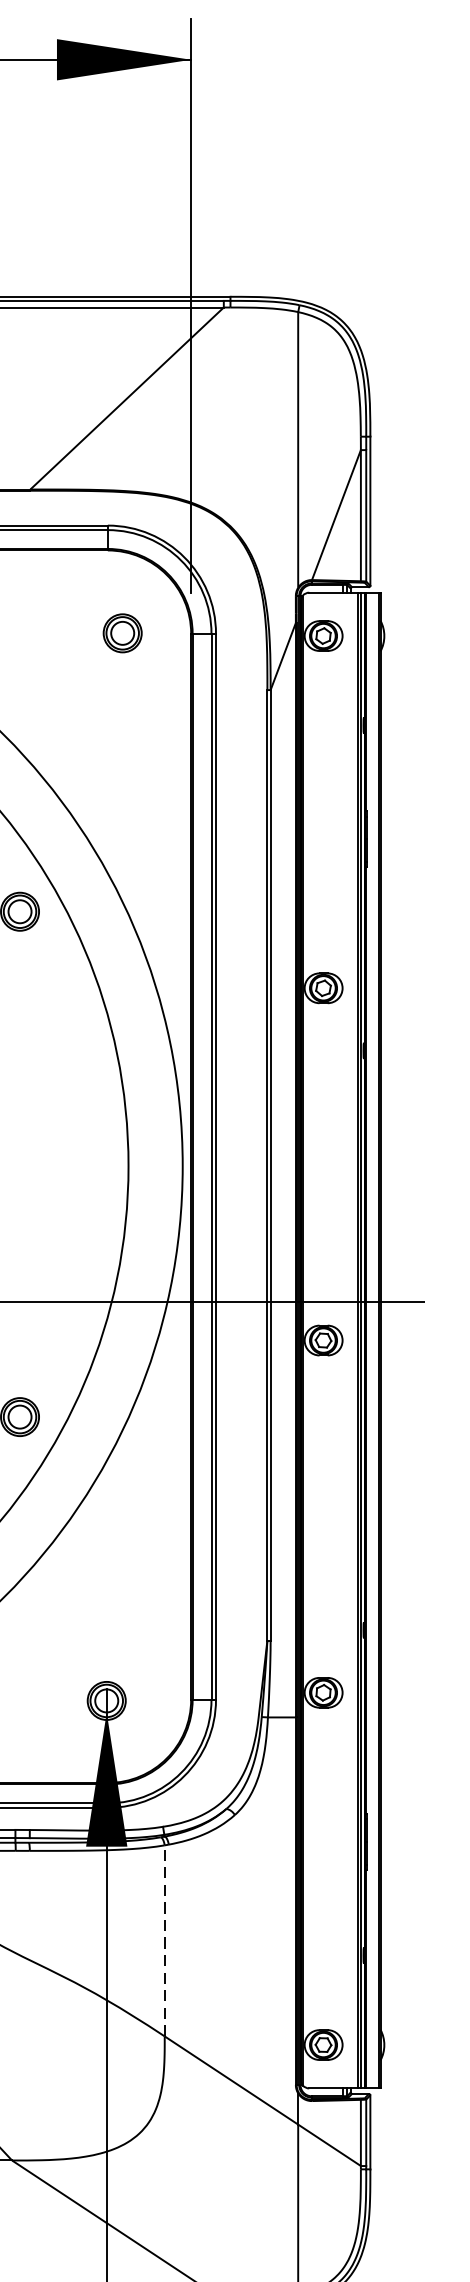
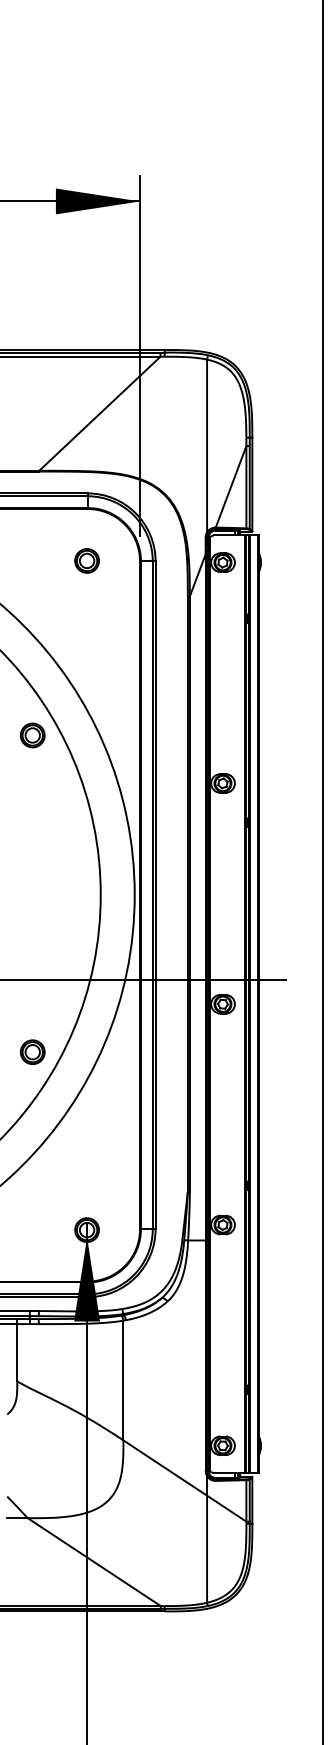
part: (121, 632) -> (86, 560), moved
line: (164, 1940) -> (123, 1380), dashed -> solid

